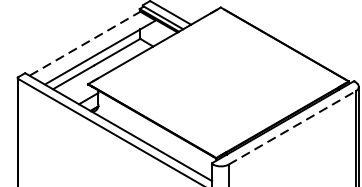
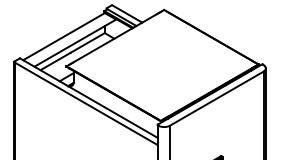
line: (85, 43) -> (64, 36), dashed -> solid
line: (293, 127) -> (217, 98), dashed -> solid

